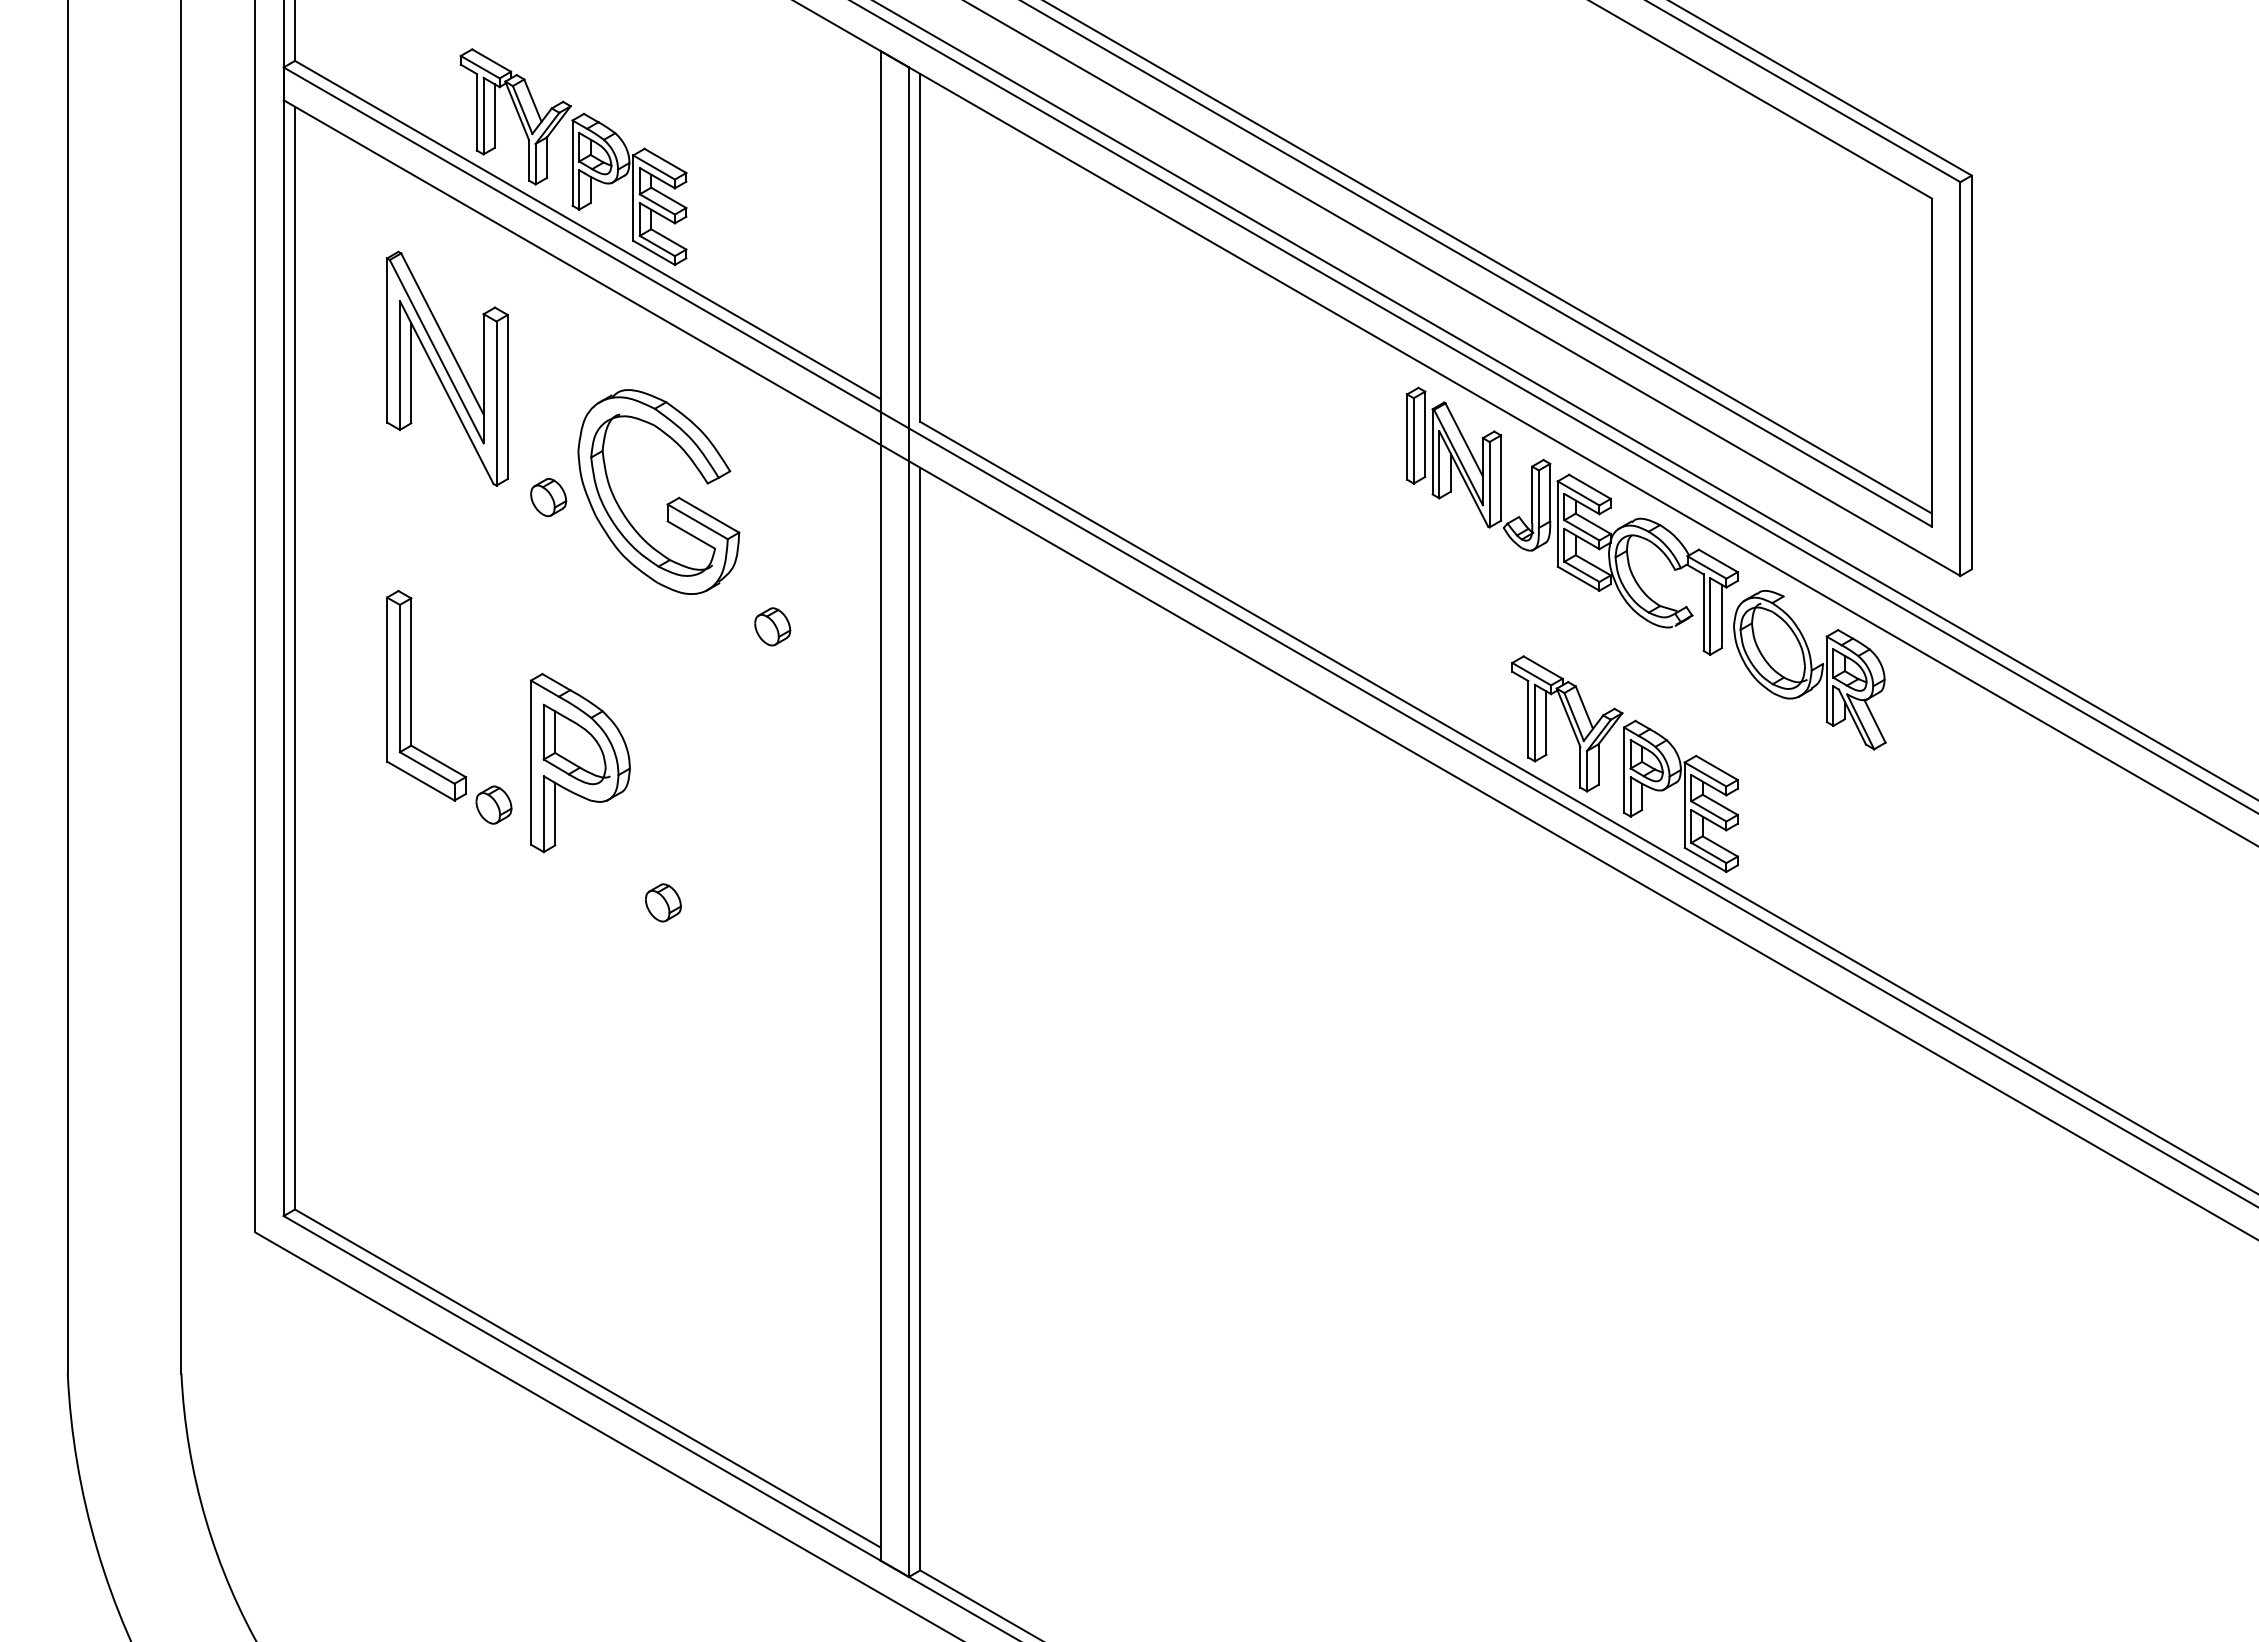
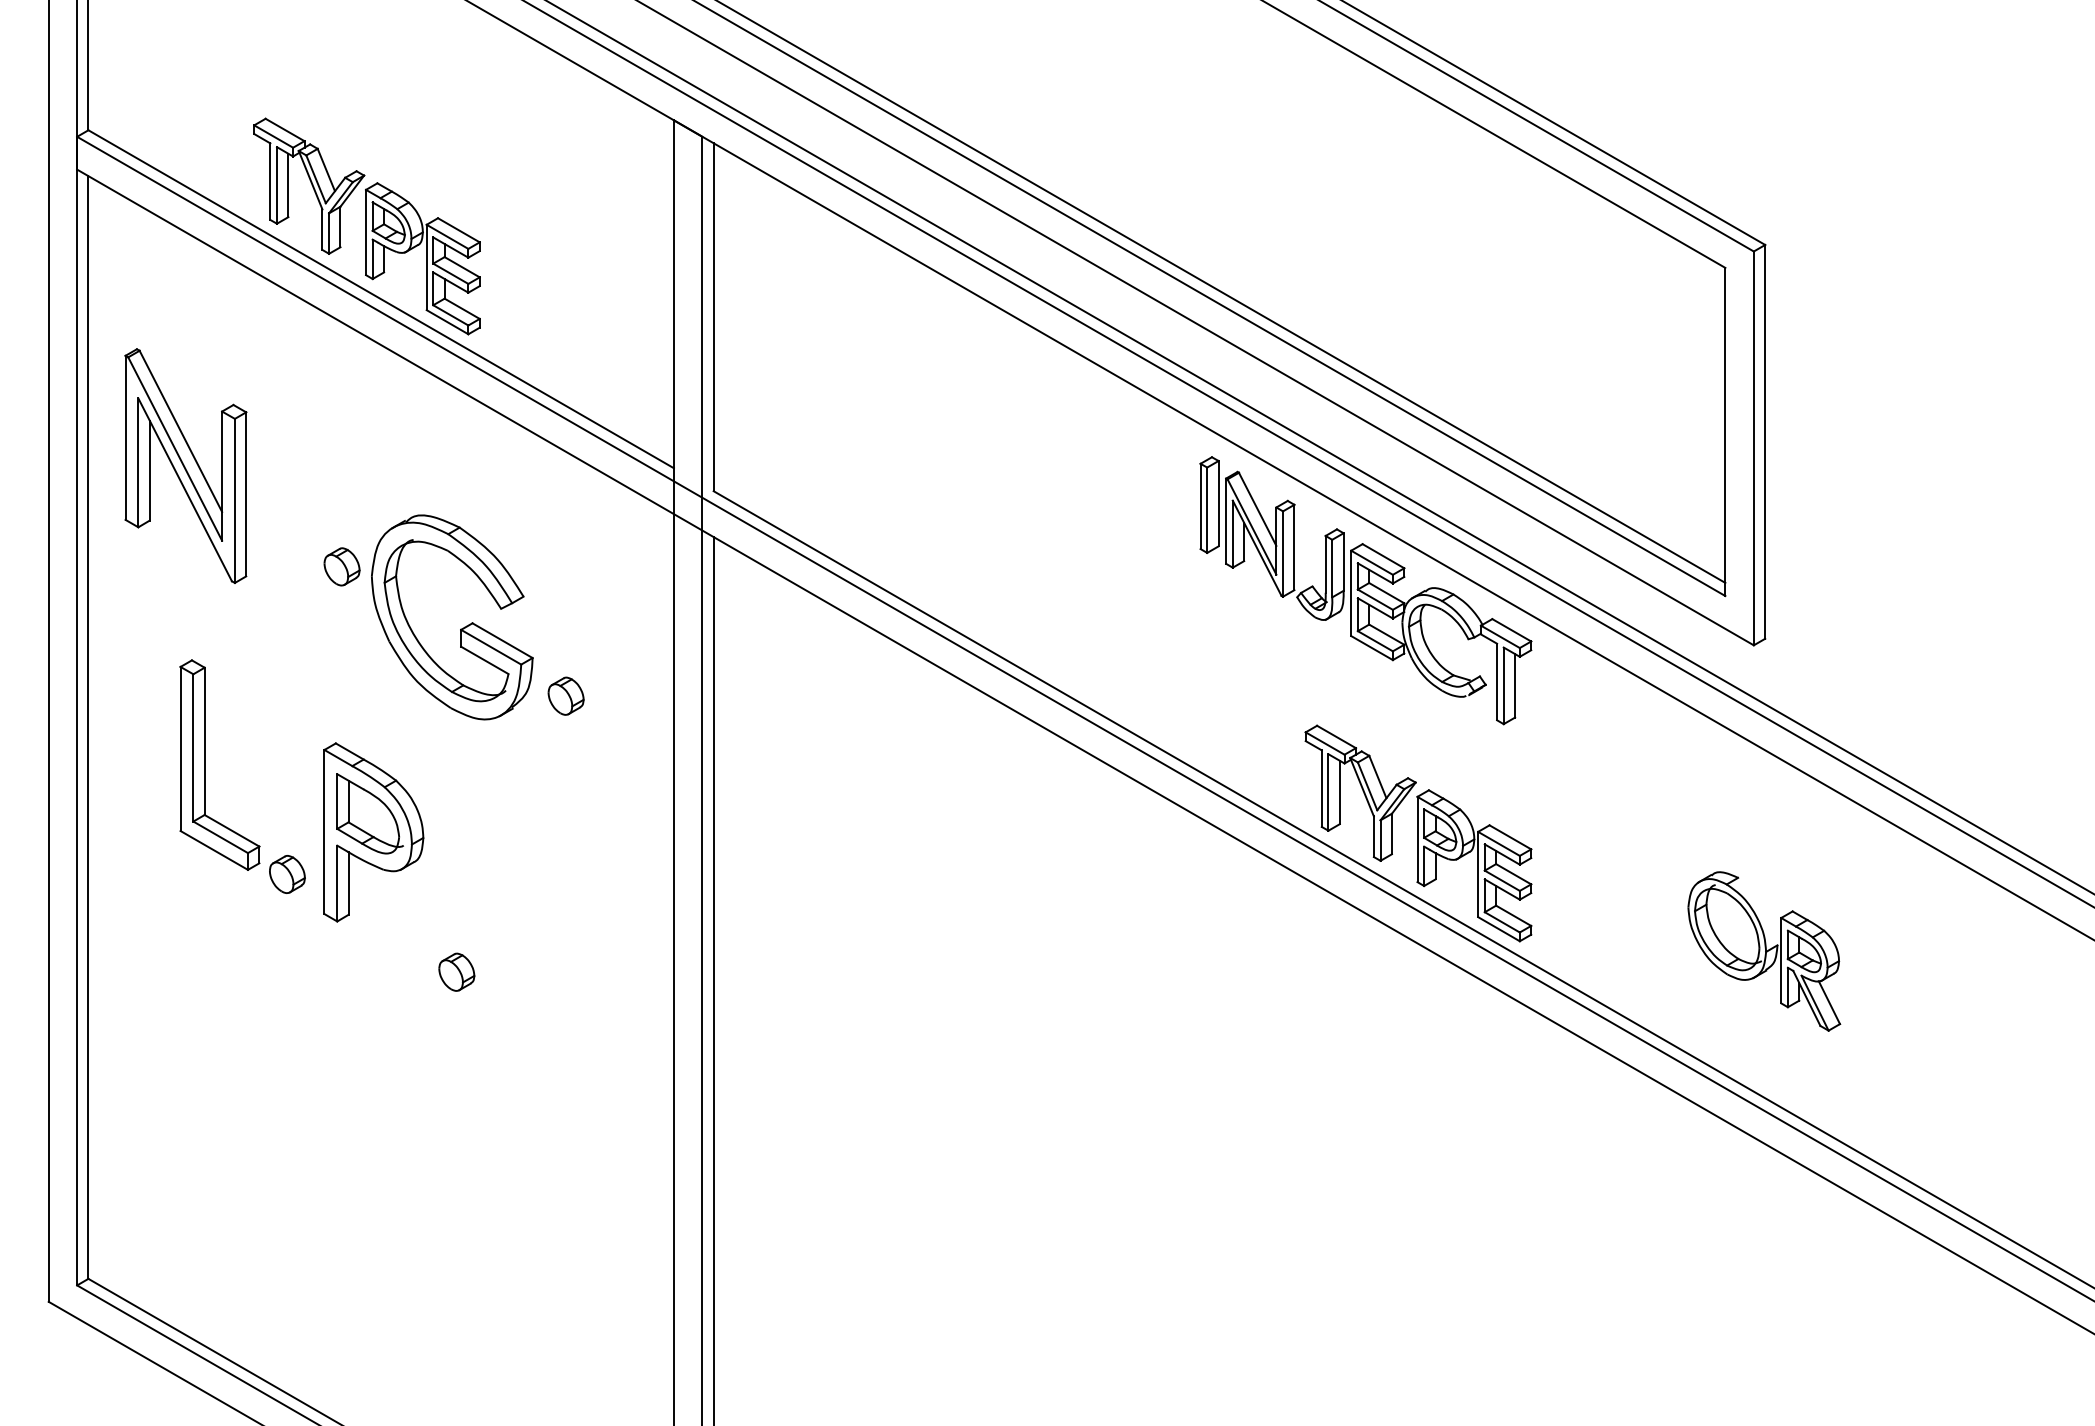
part: (447, 368) -> (185, 465), moved
part: (667, 503) -> (460, 628), moved
part: (1809, 669) -> (1763, 950), moved

